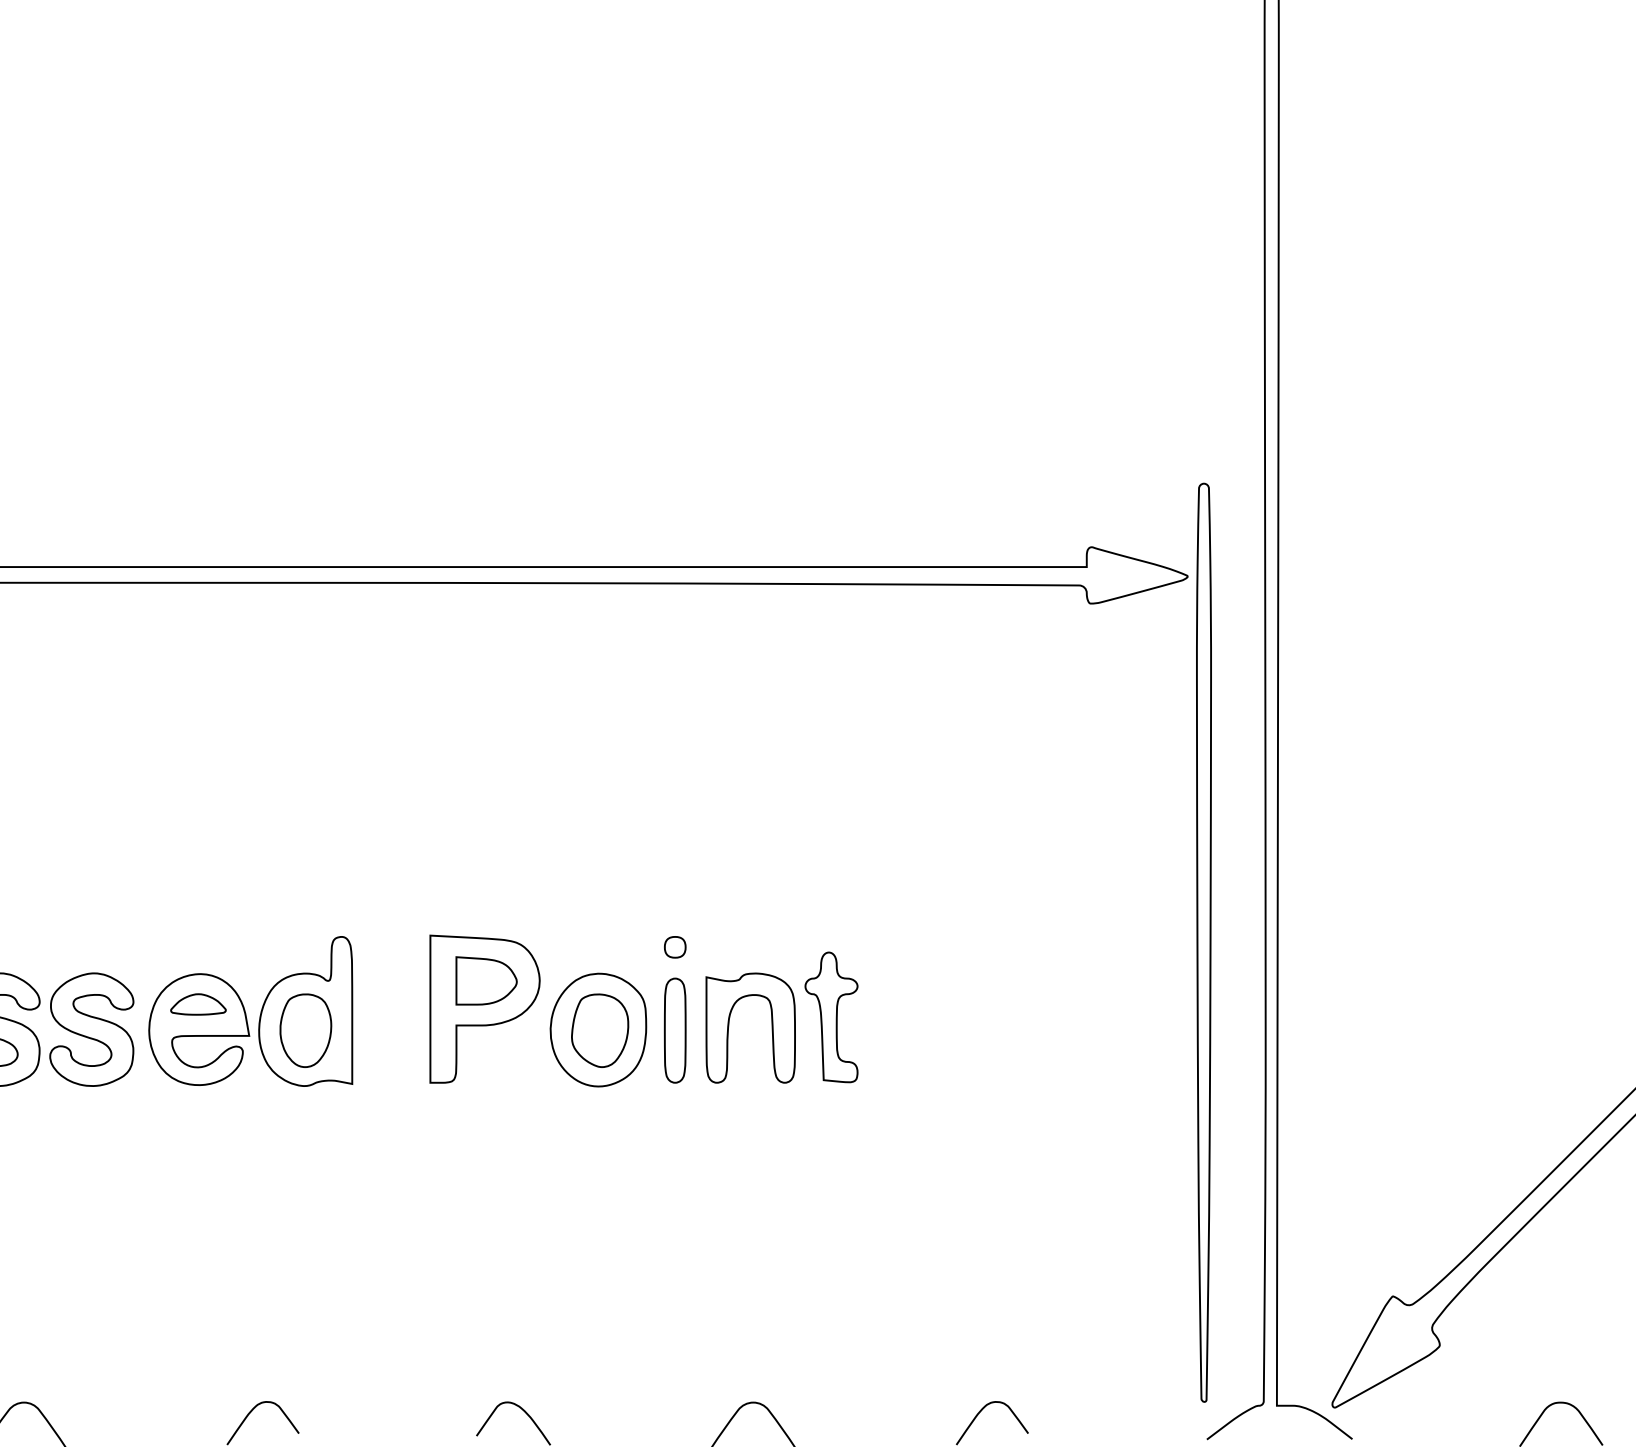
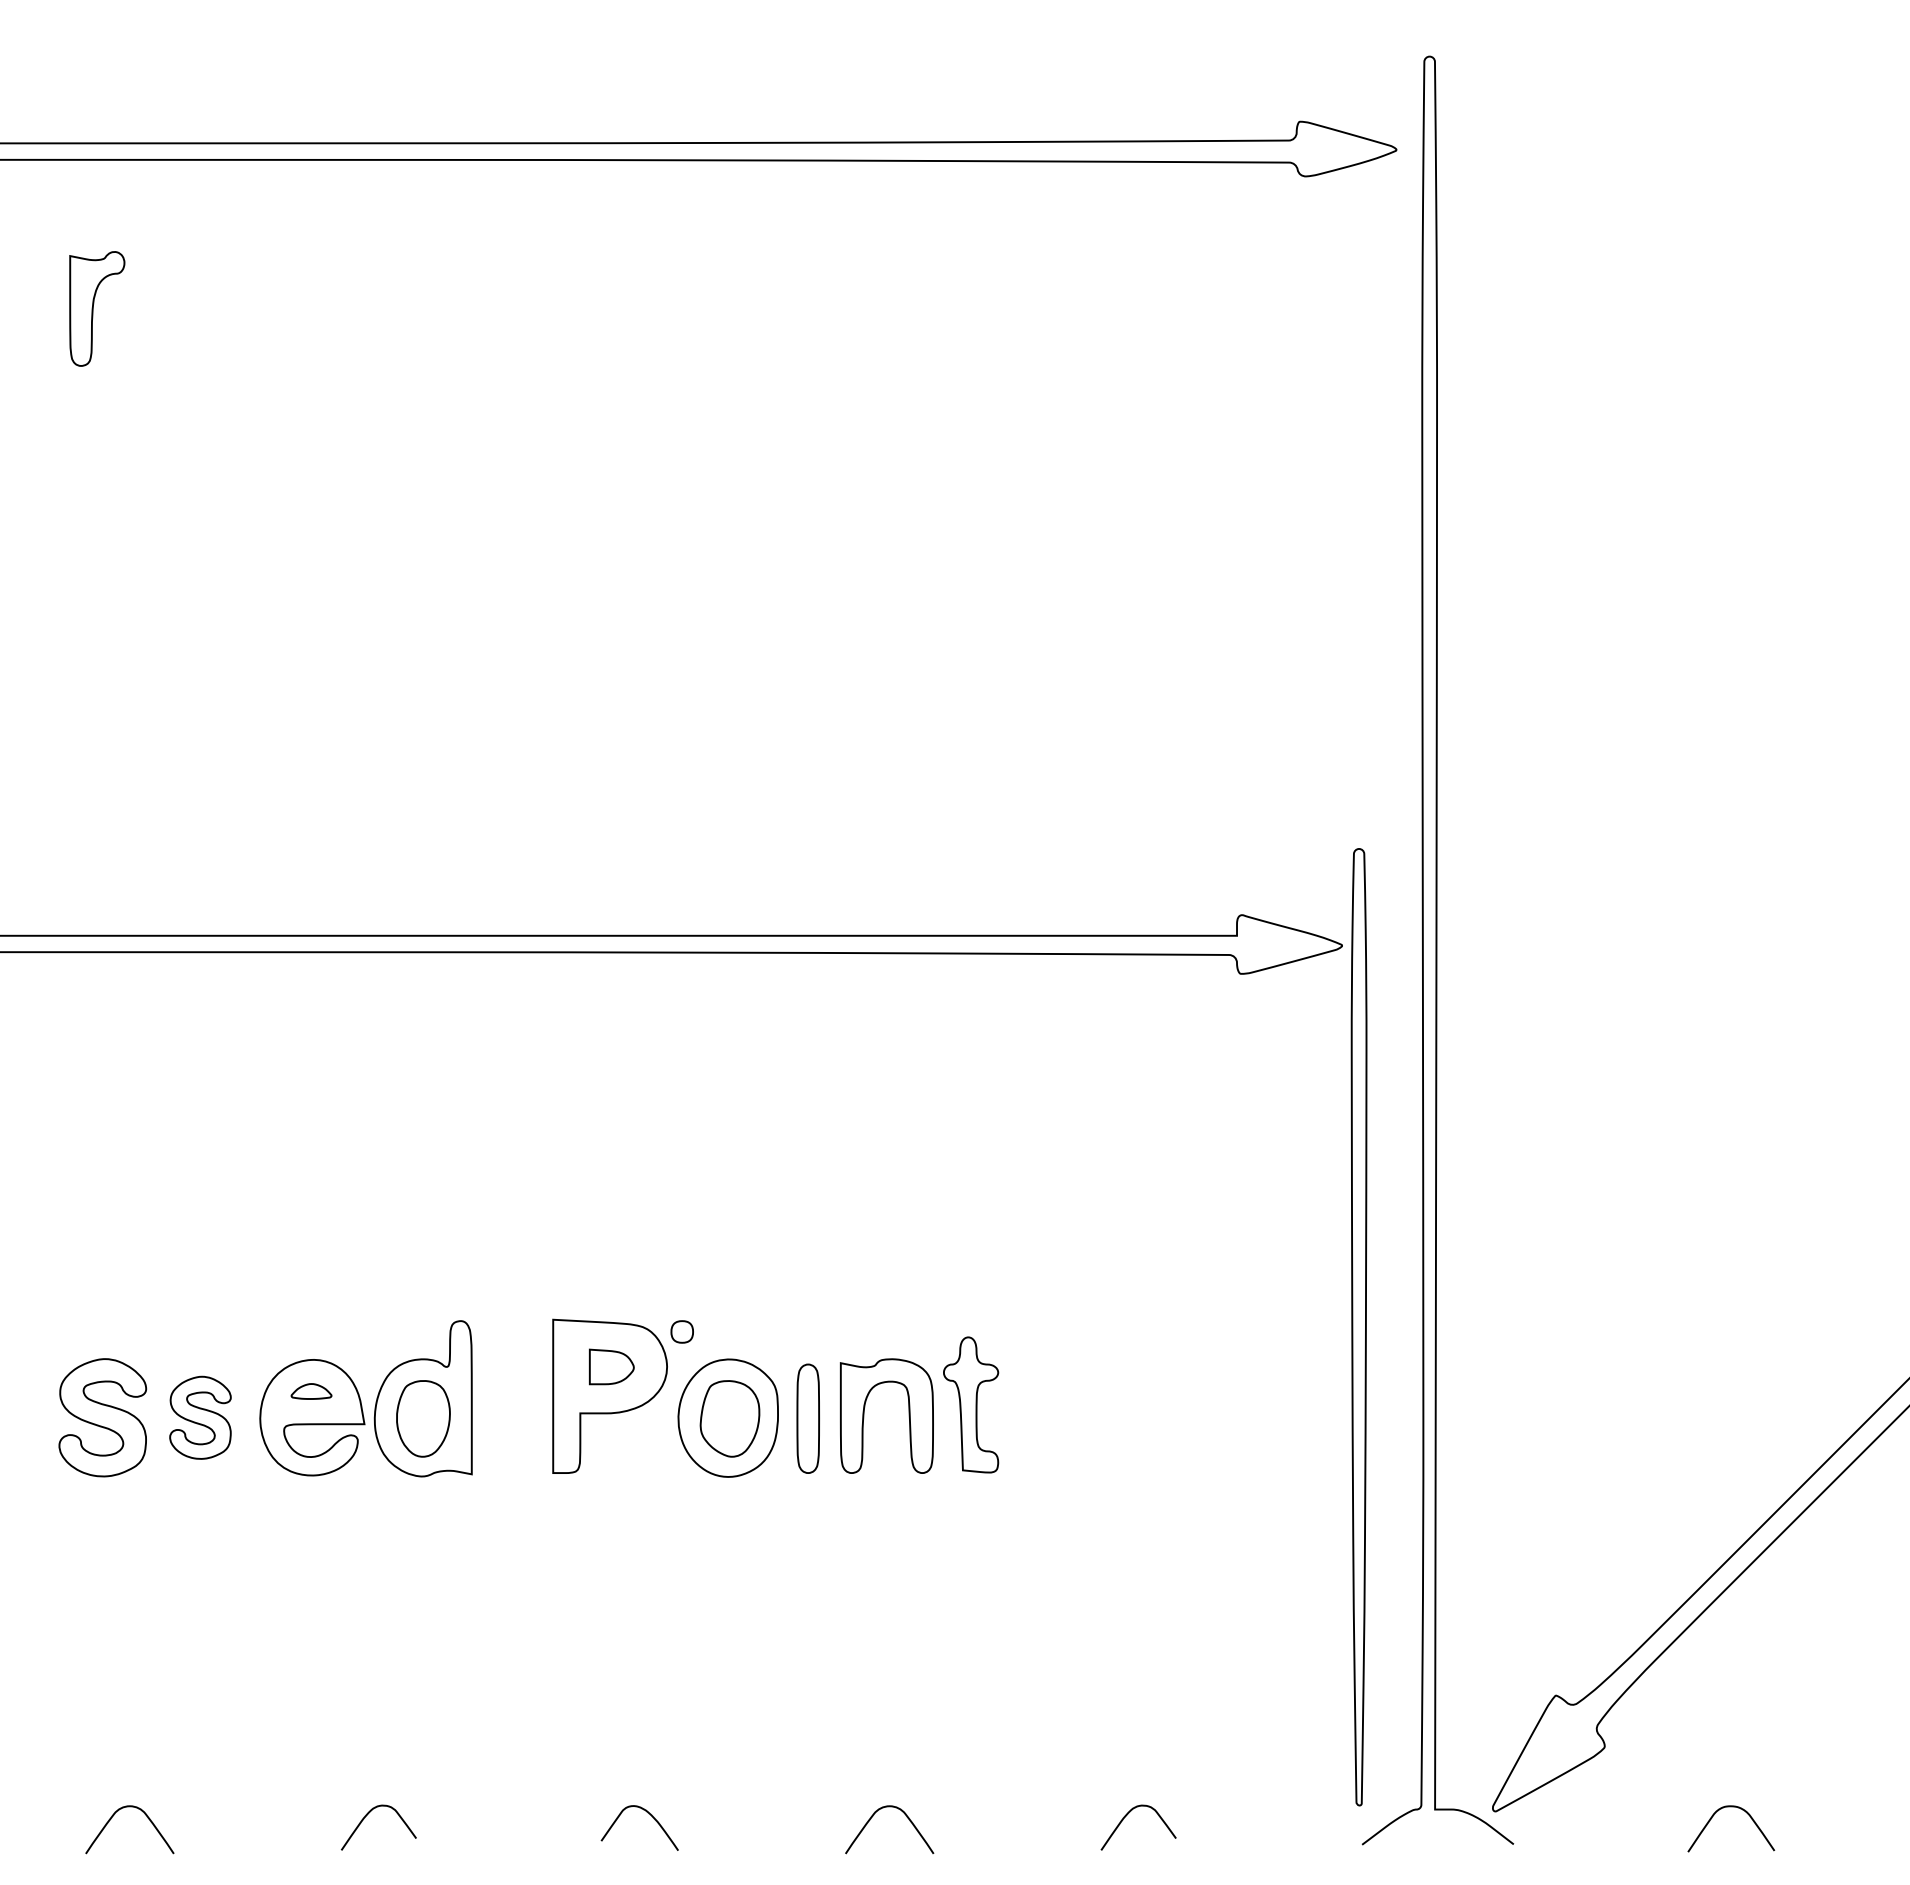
part: (674, 946) -> (681, 1331), moved
part: (486, 980) -> (611, 1366), size x0.7
part: (198, 1004) -> (311, 1391), size x0.7
part: (91, 1029) -> (200, 1417), size x0.7

